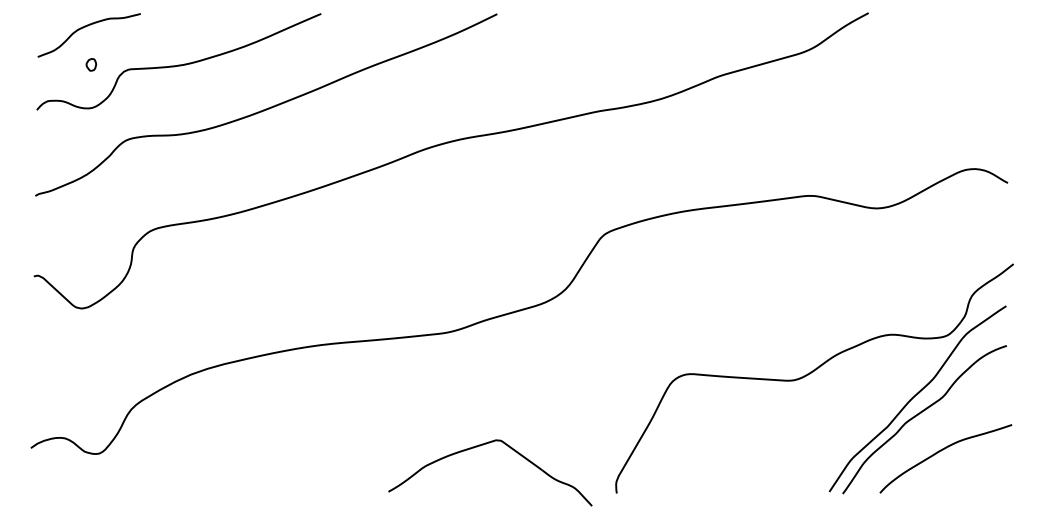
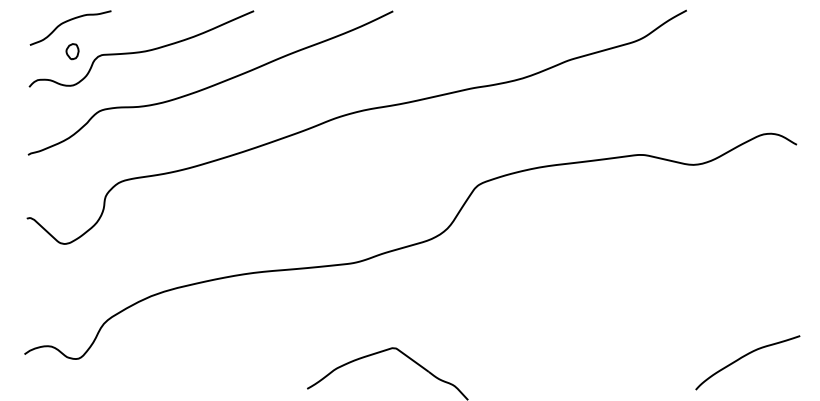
part: (90, 63) -> (71, 50), size x1.6
part: (813, 378) -> (643, 299), removed

